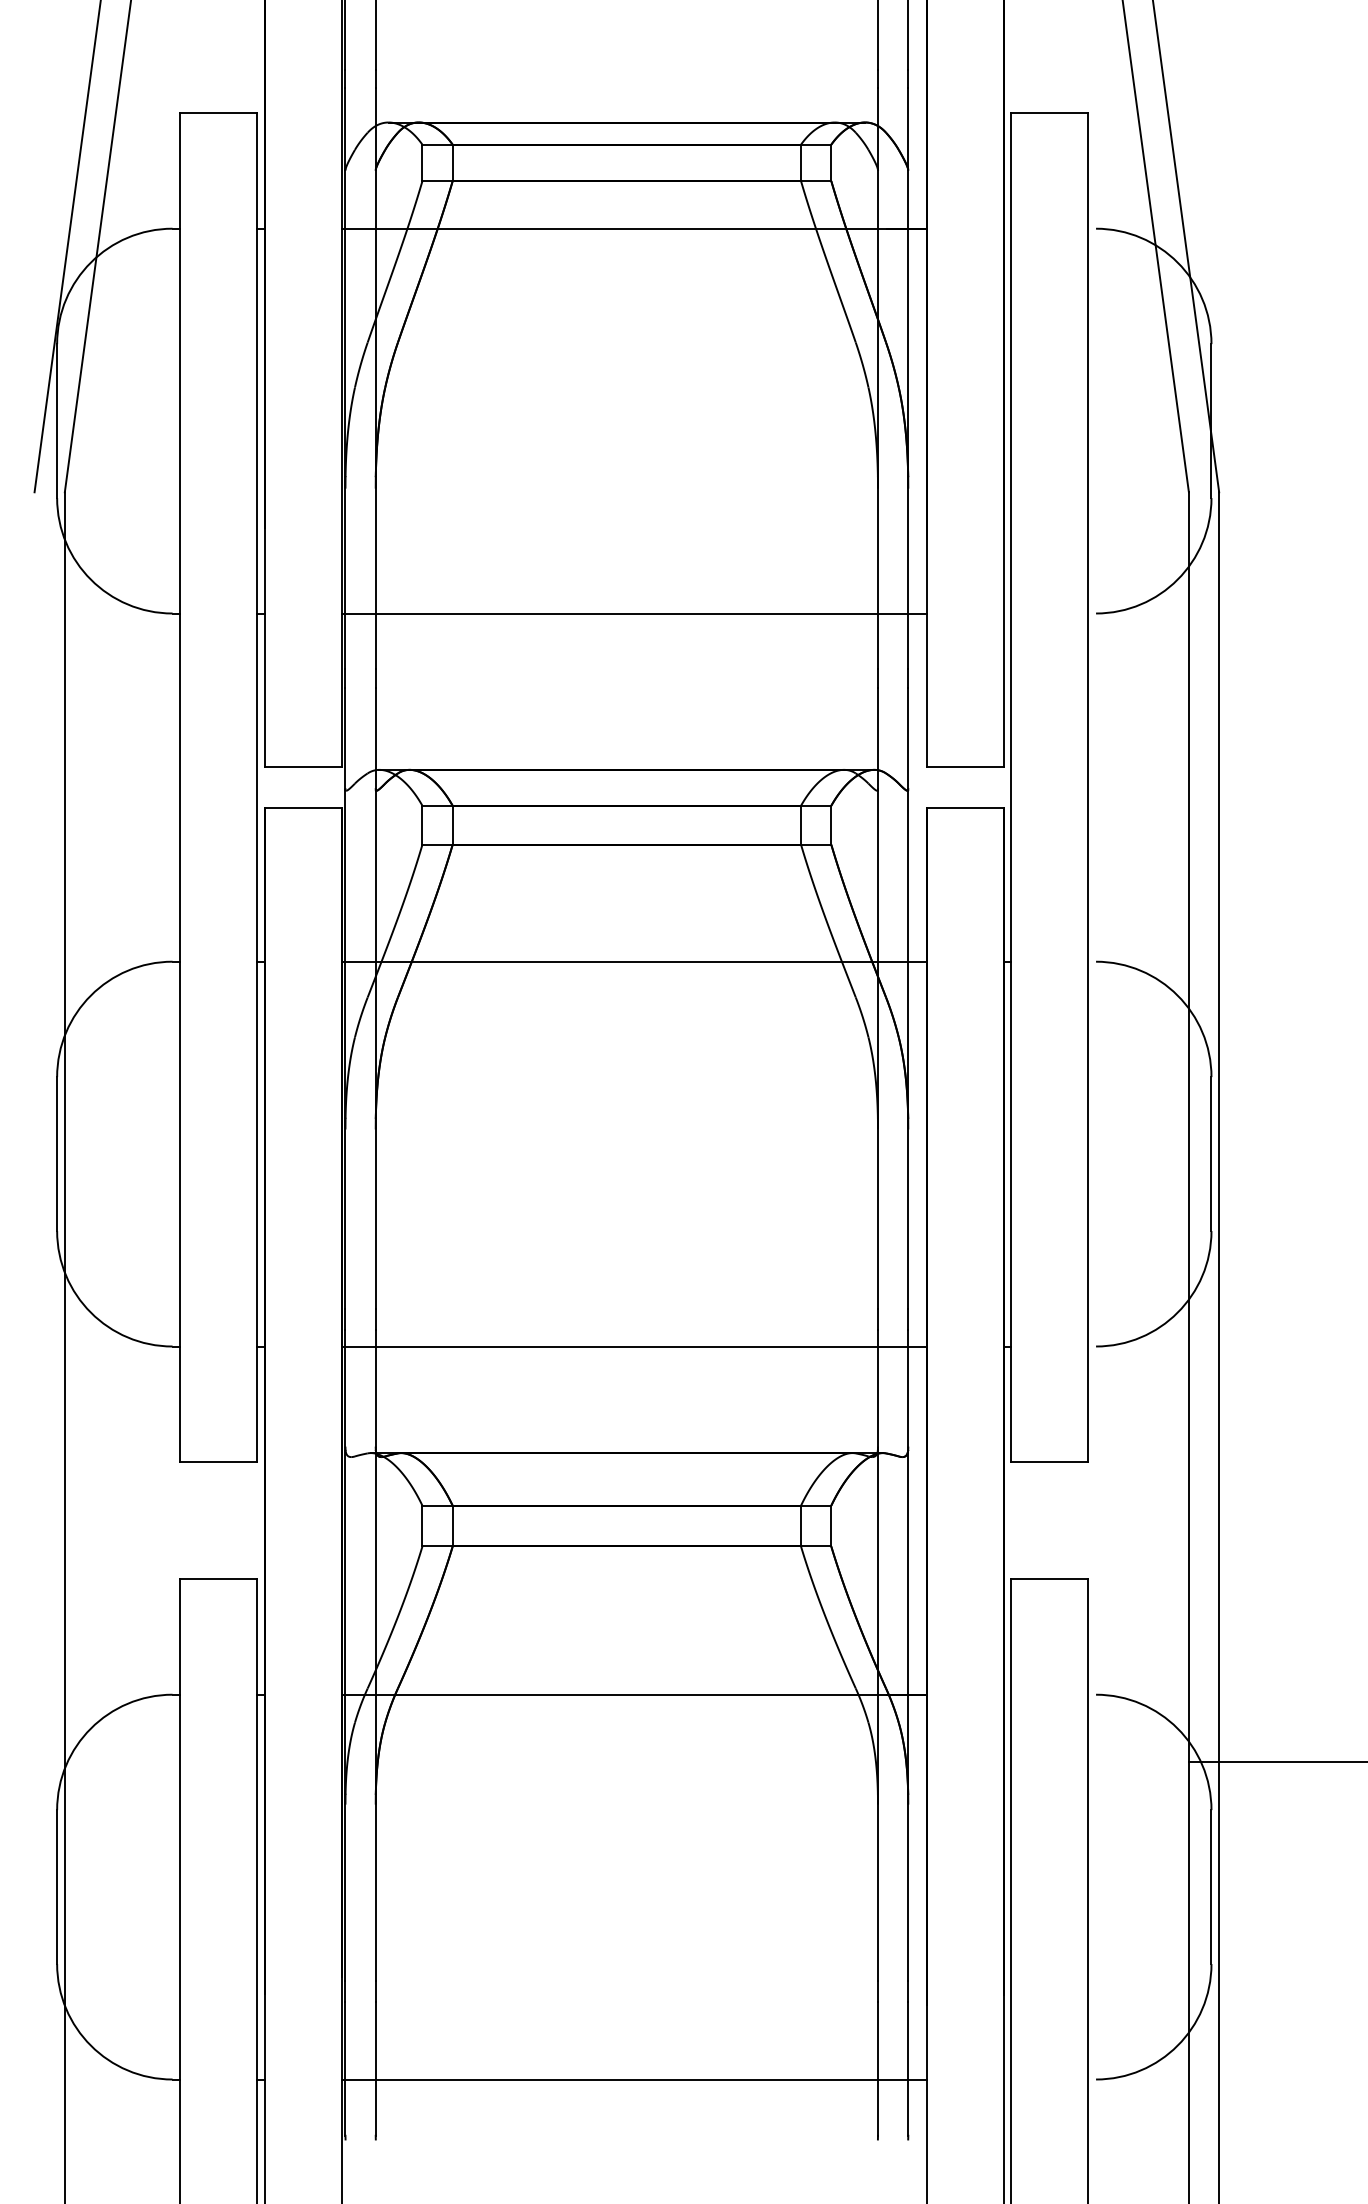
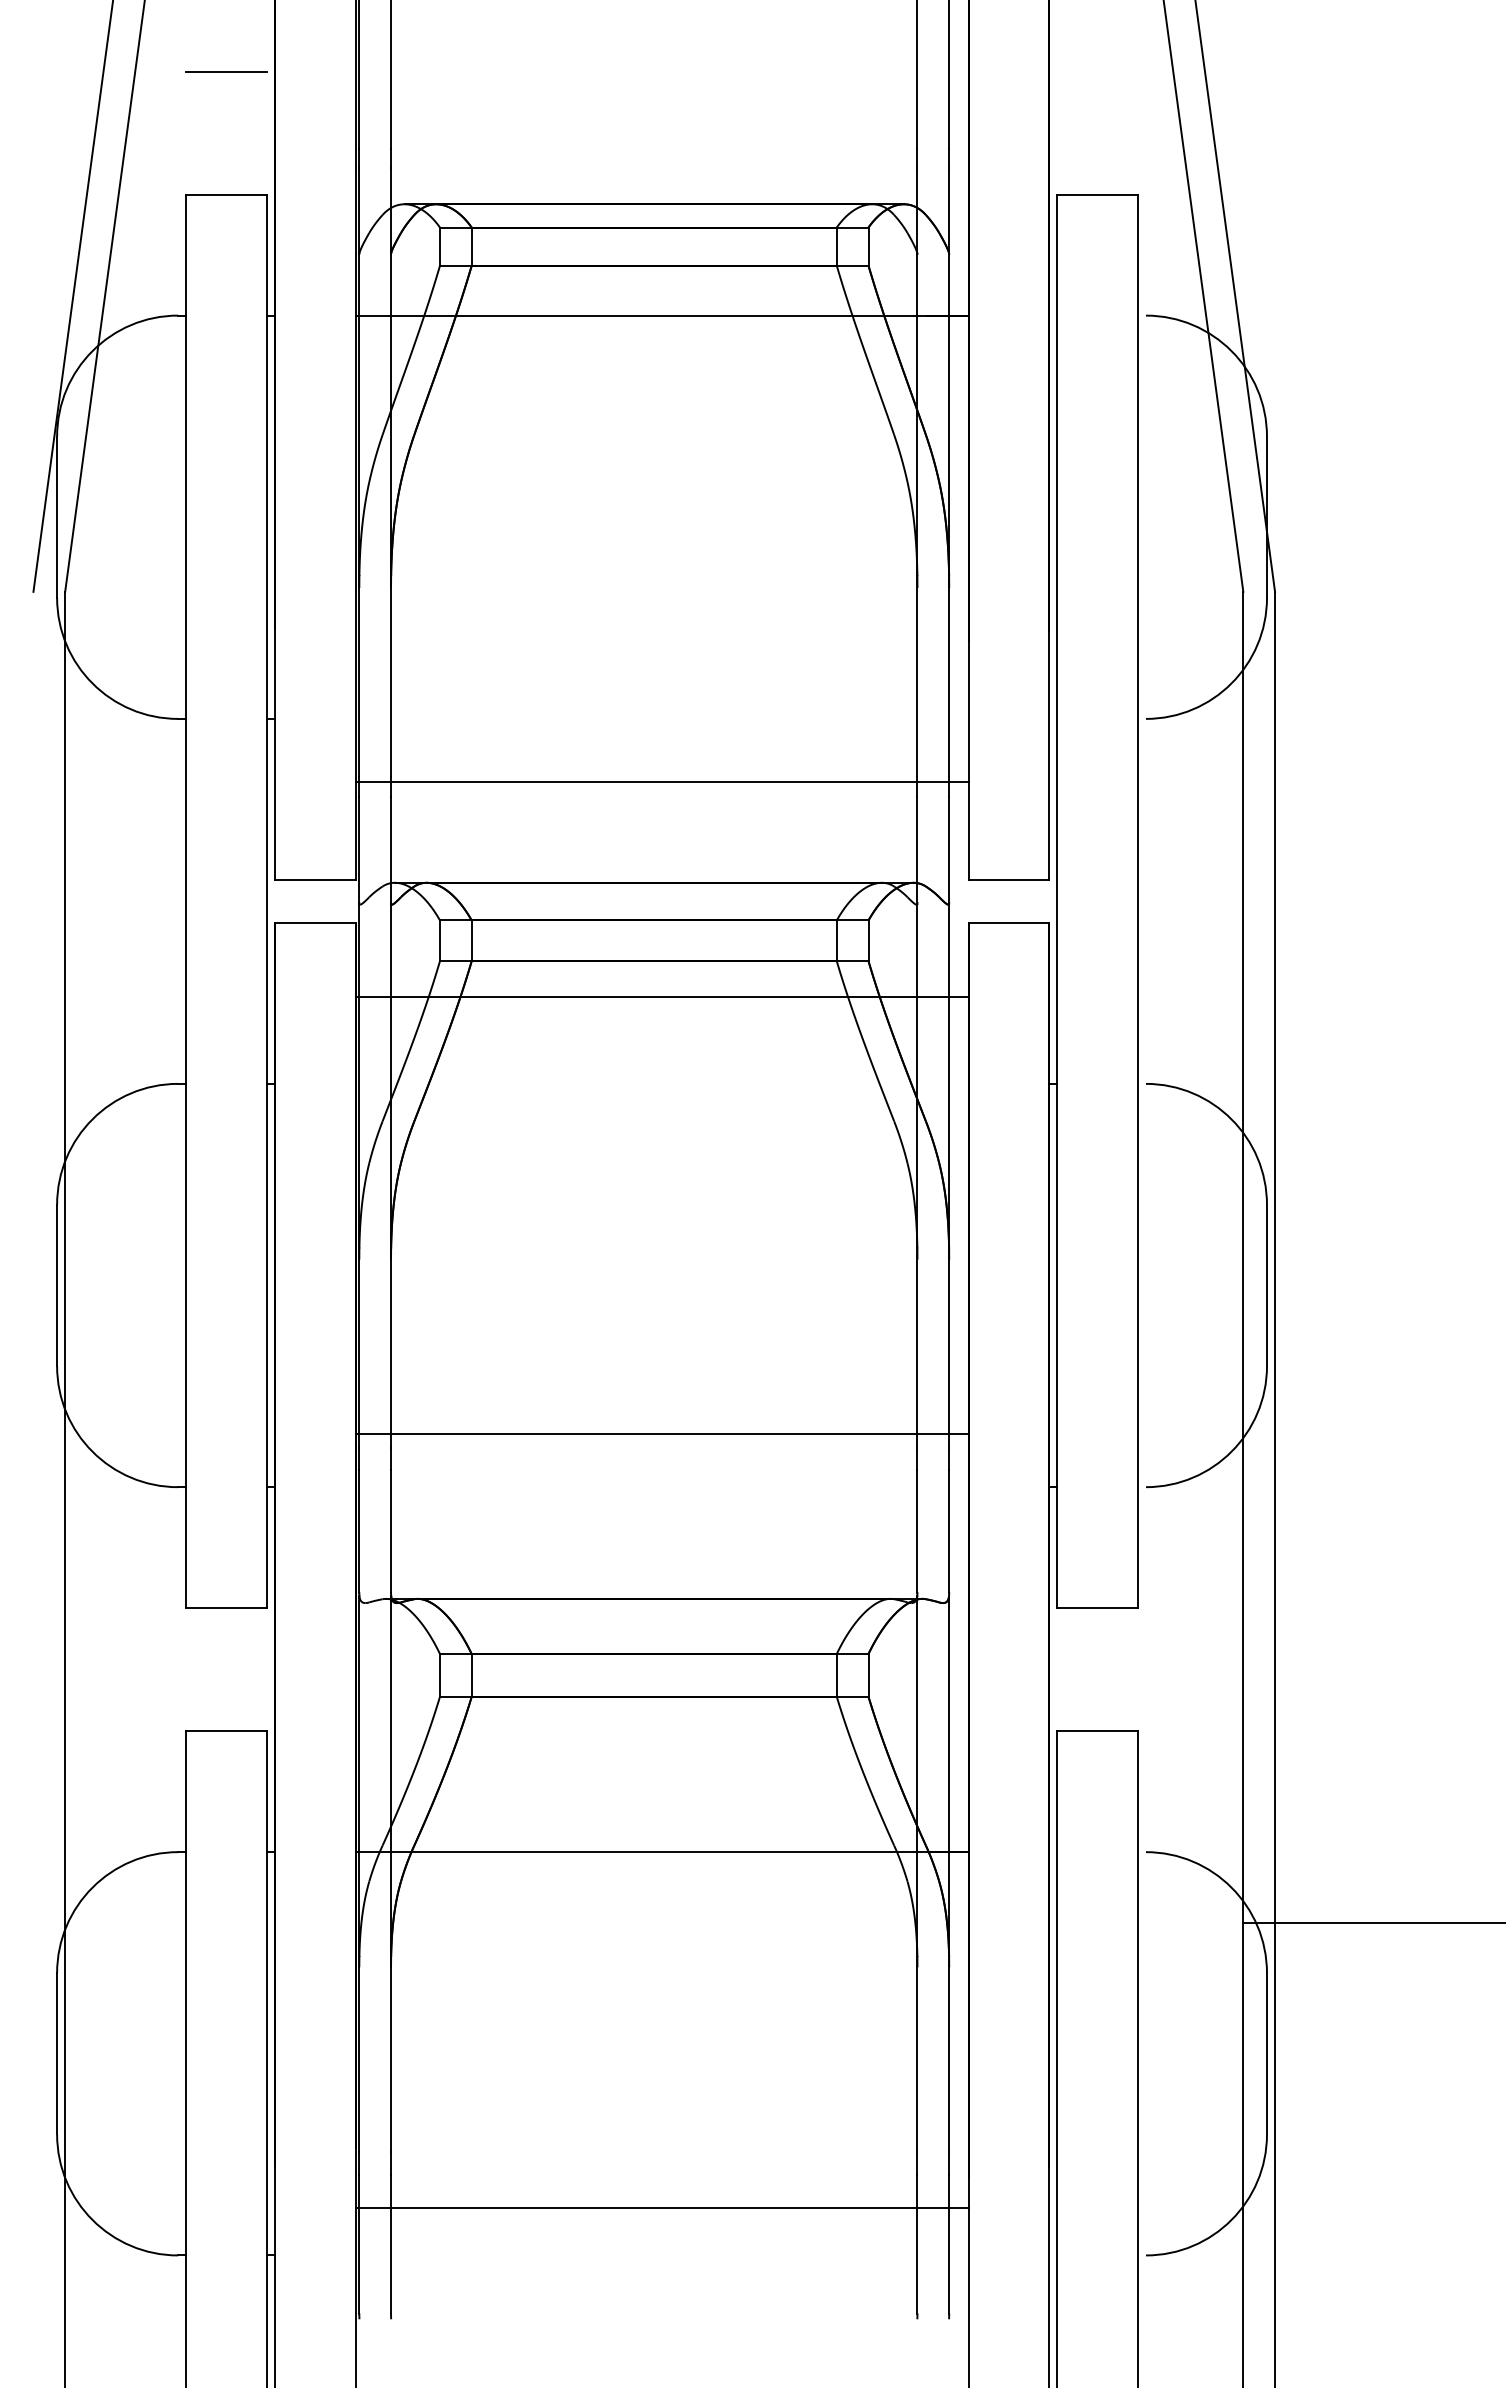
line: (633, 613) -> (661, 781), moved
line: (633, 961) -> (661, 996), moved
line: (633, 1346) -> (661, 1434), moved
line: (633, 2079) -> (661, 2208), moved

